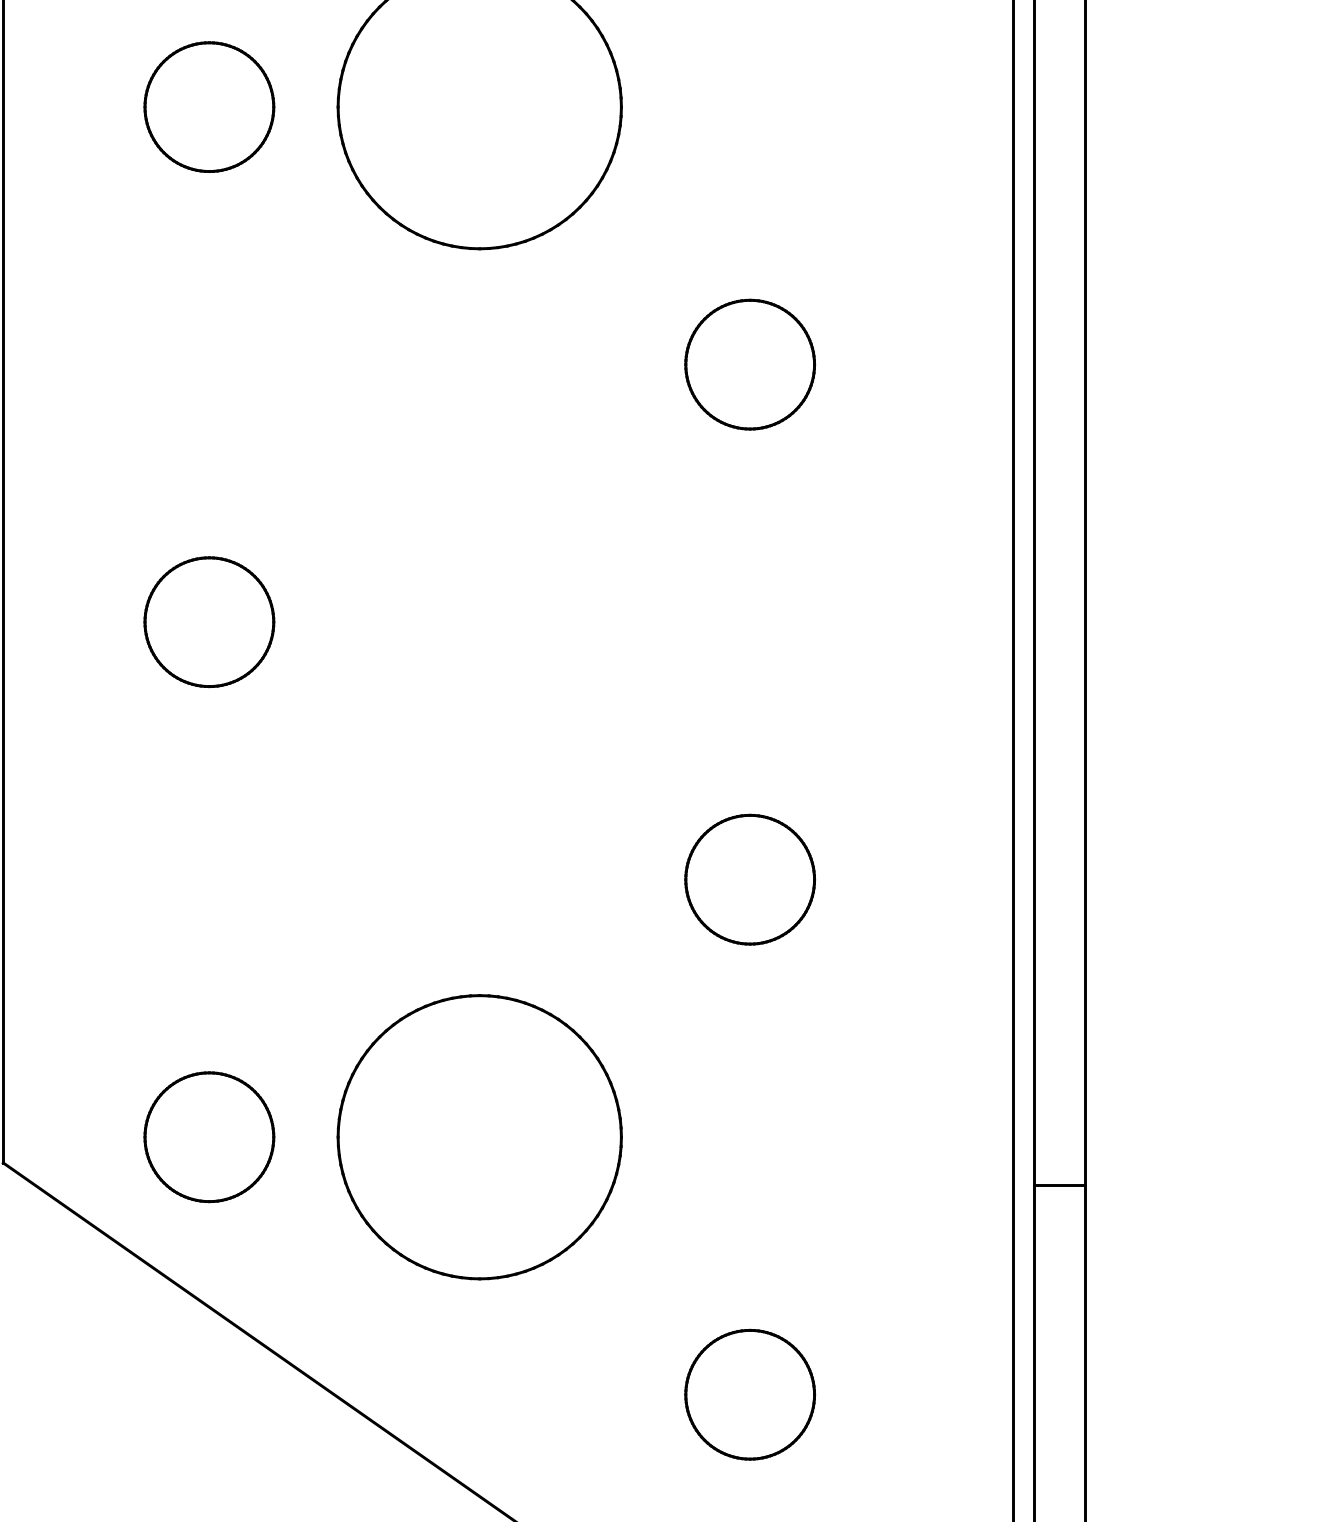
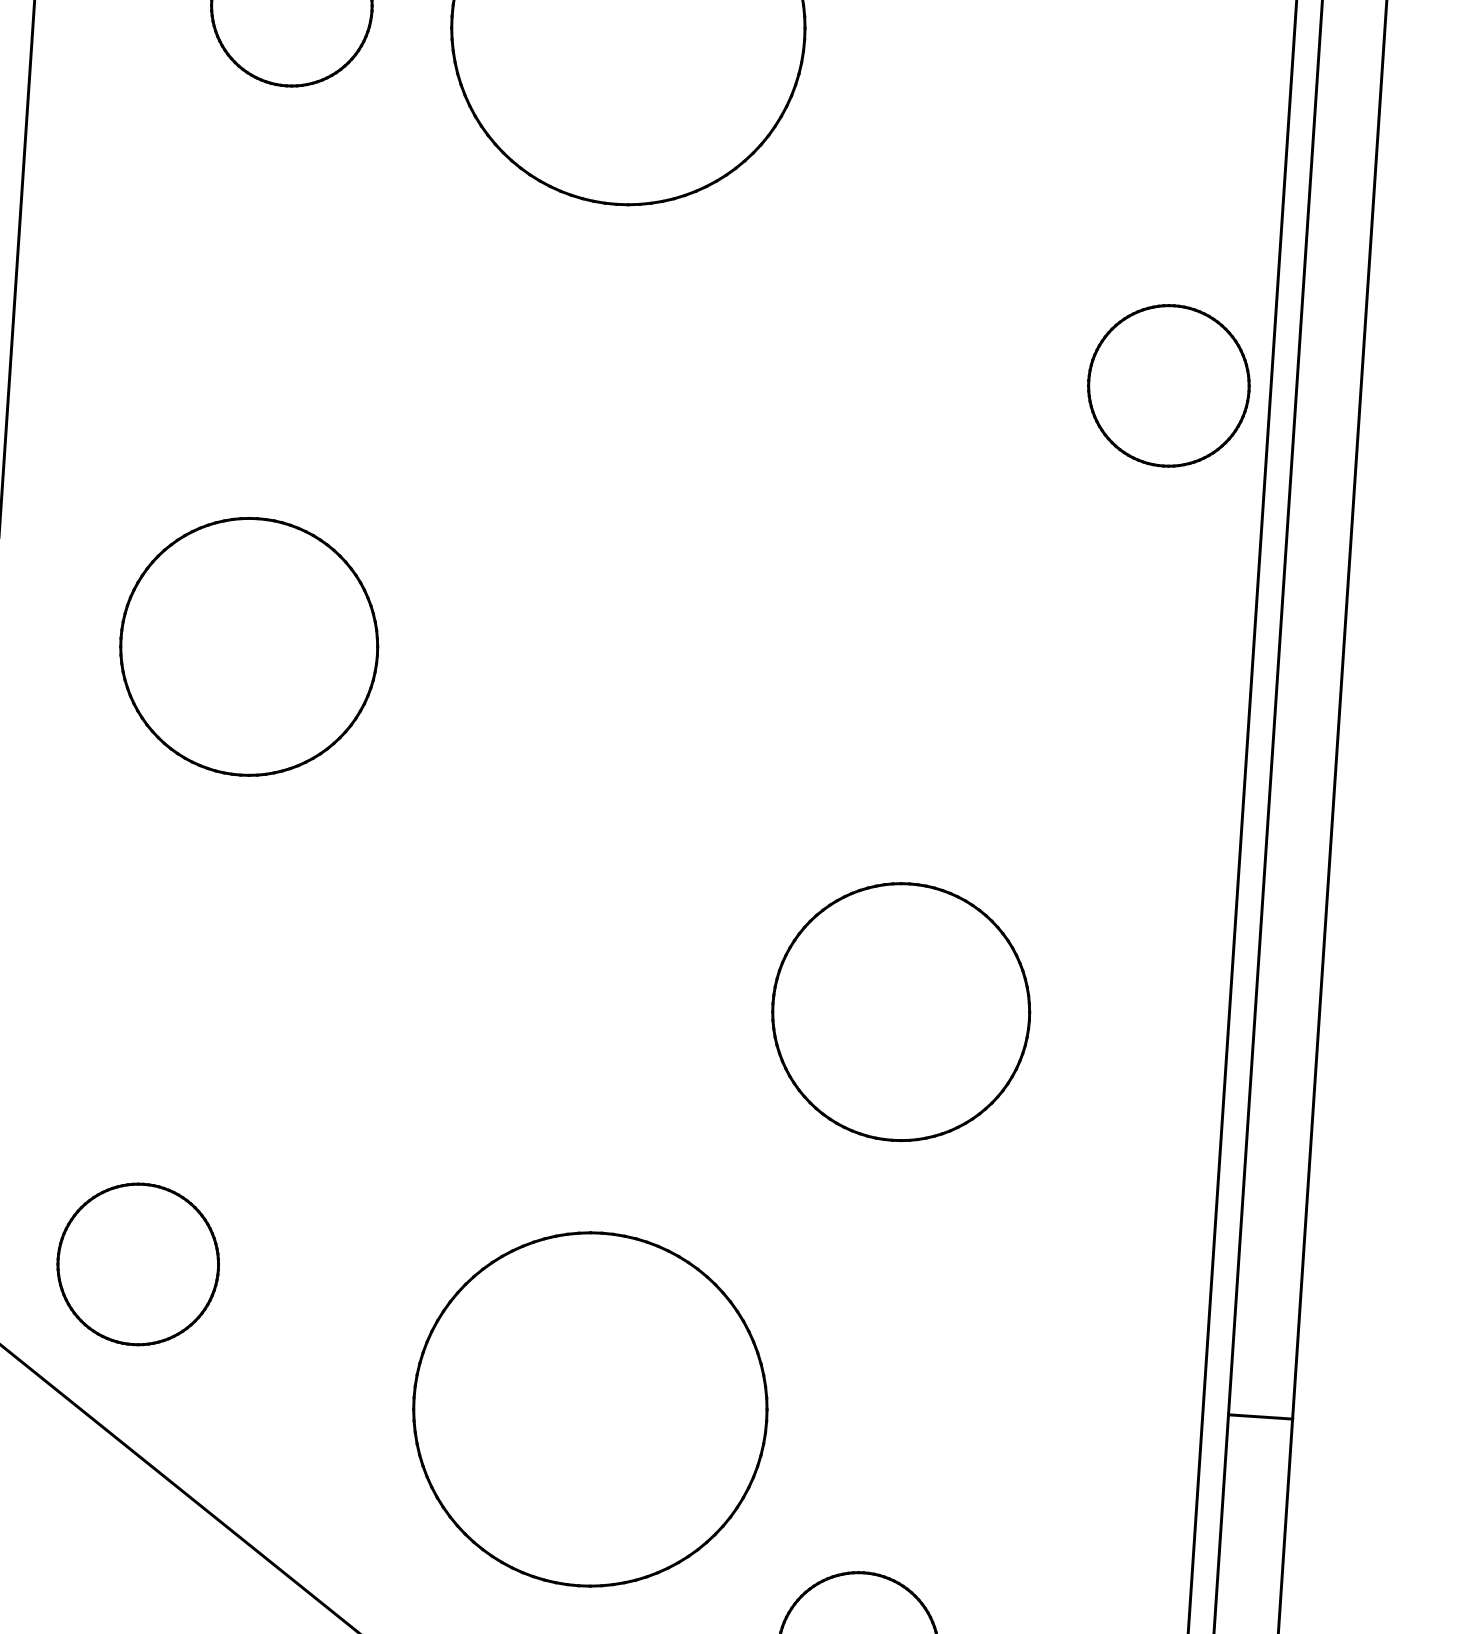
part: (749, 364) -> (1168, 385), moved
part: (209, 621) -> (249, 645), size x1.6
part: (749, 879) -> (900, 1011), size x1.6
part: (209, 1137) -> (138, 1264), moved
part: (479, 1137) -> (590, 1409), moved

